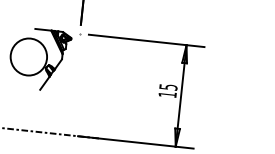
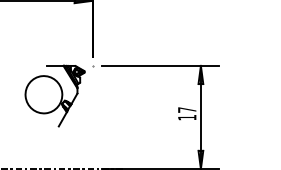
text: (168, 86) -> (187, 109), 15 -> 17

